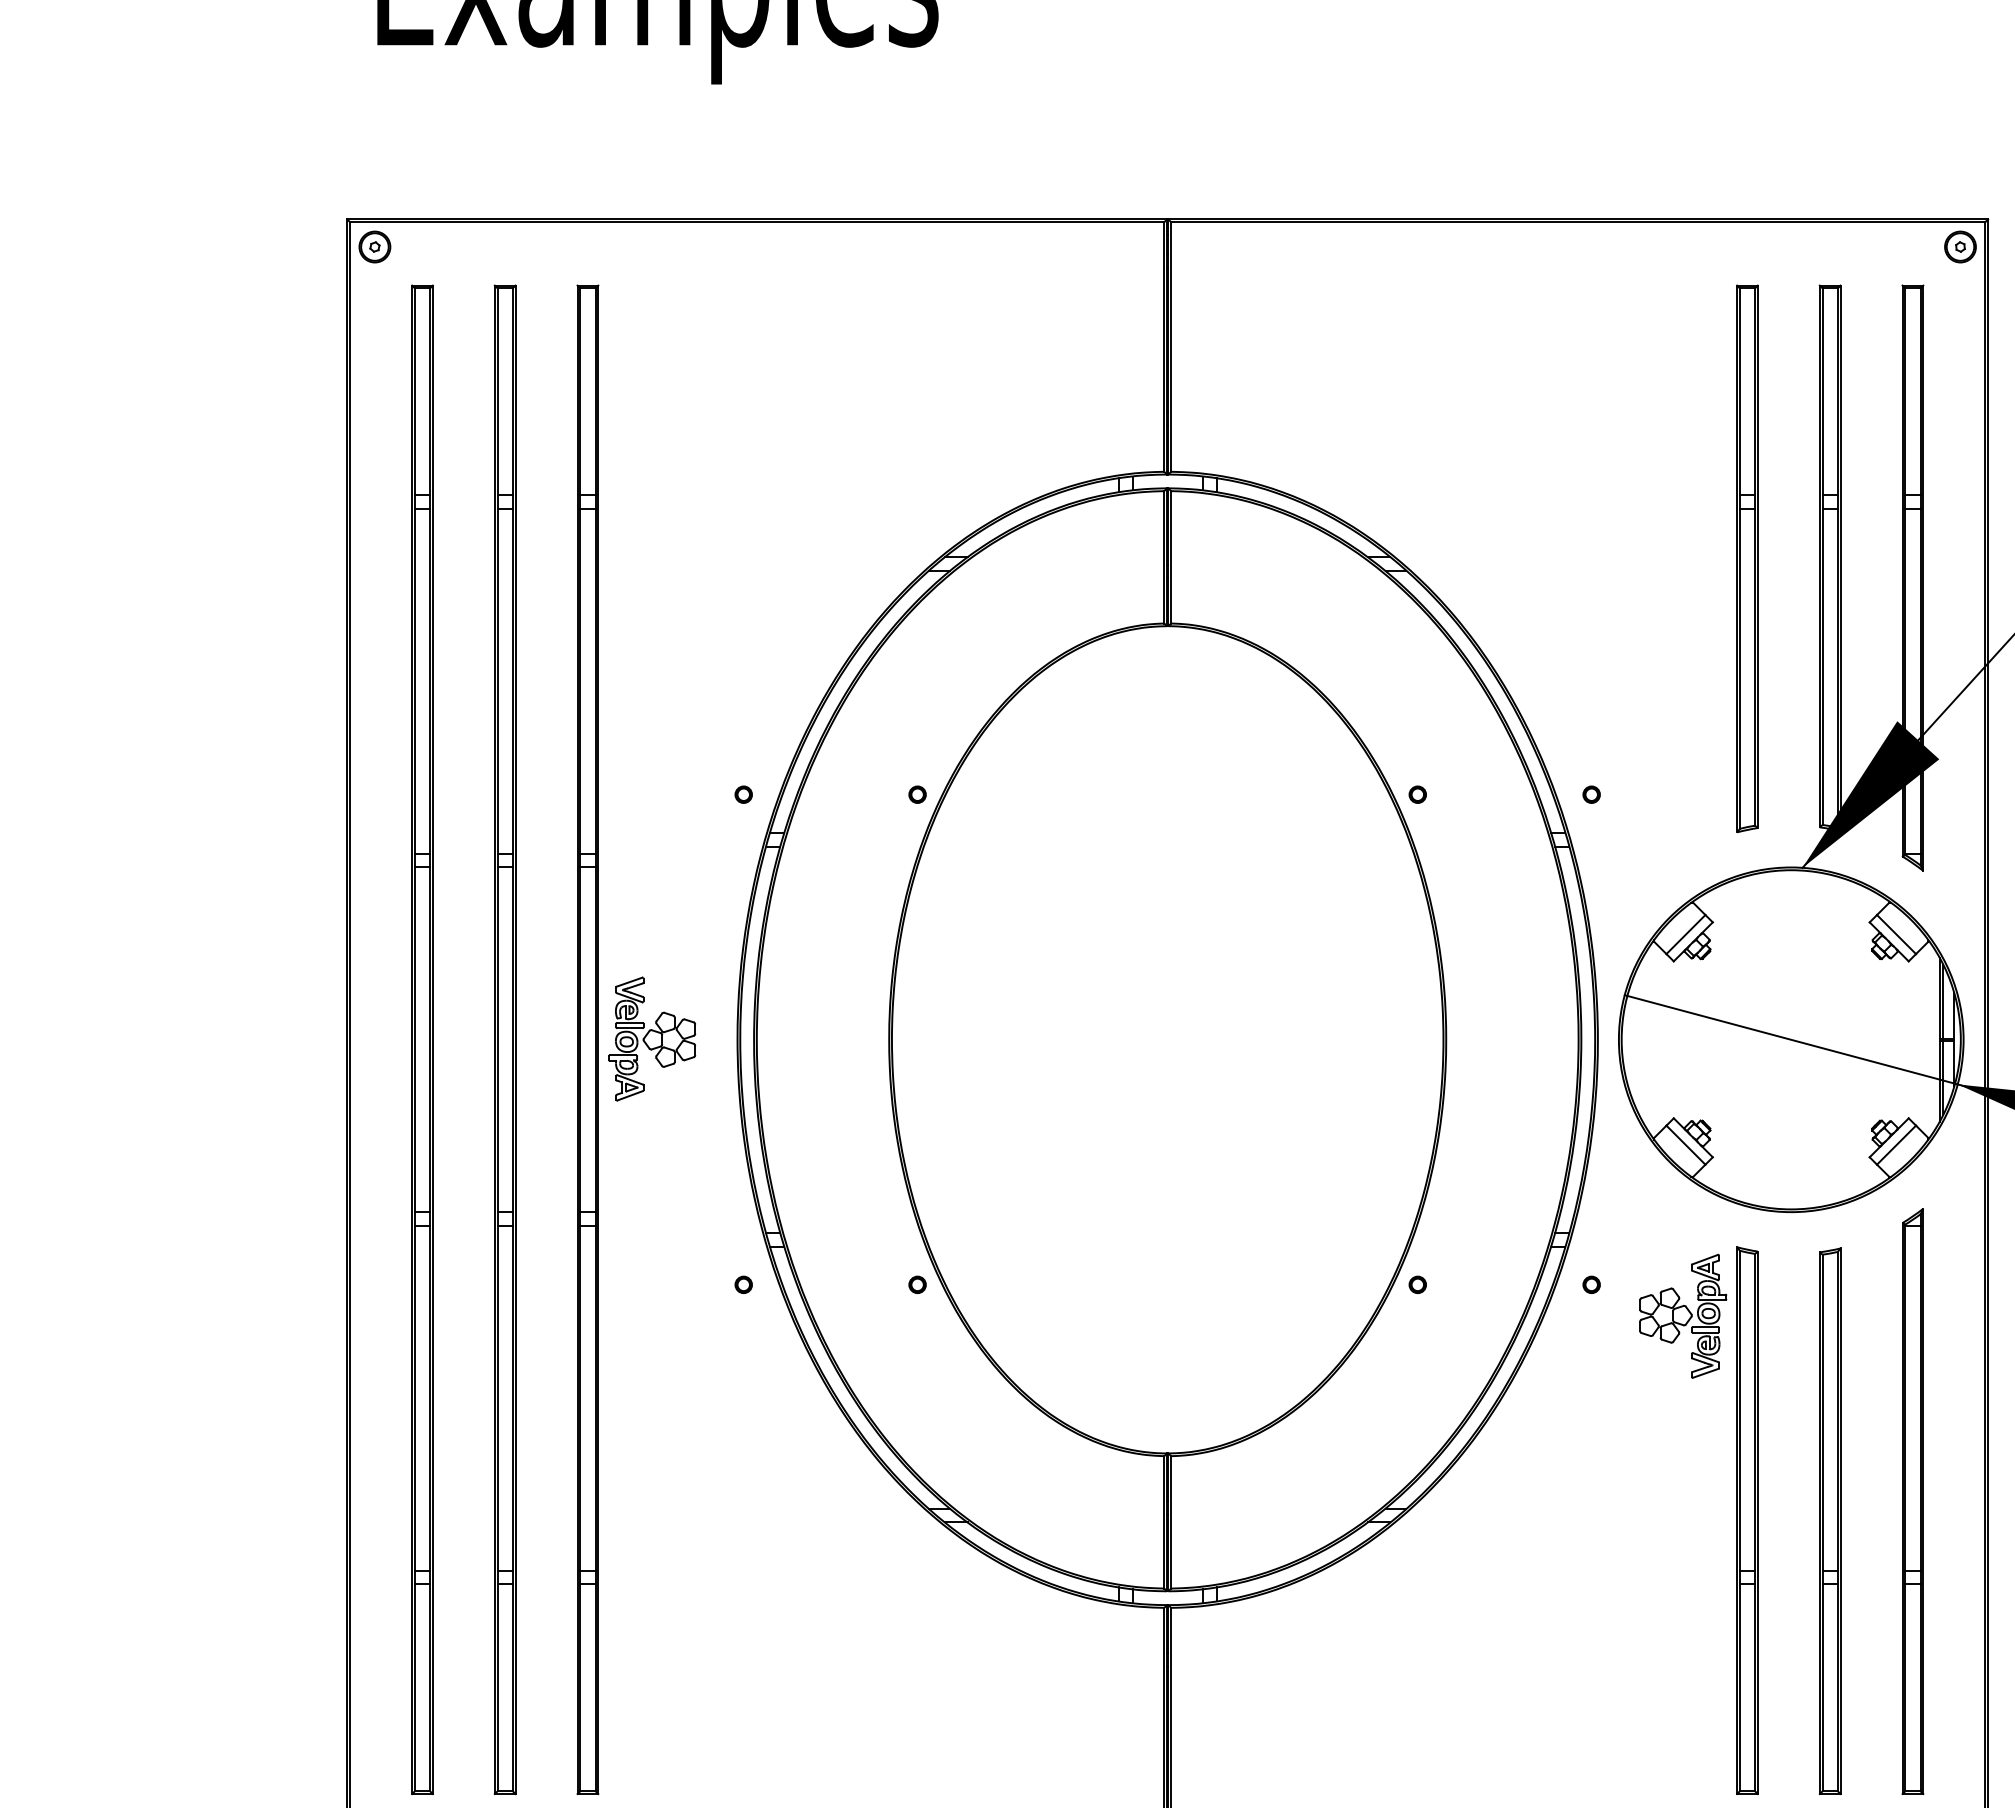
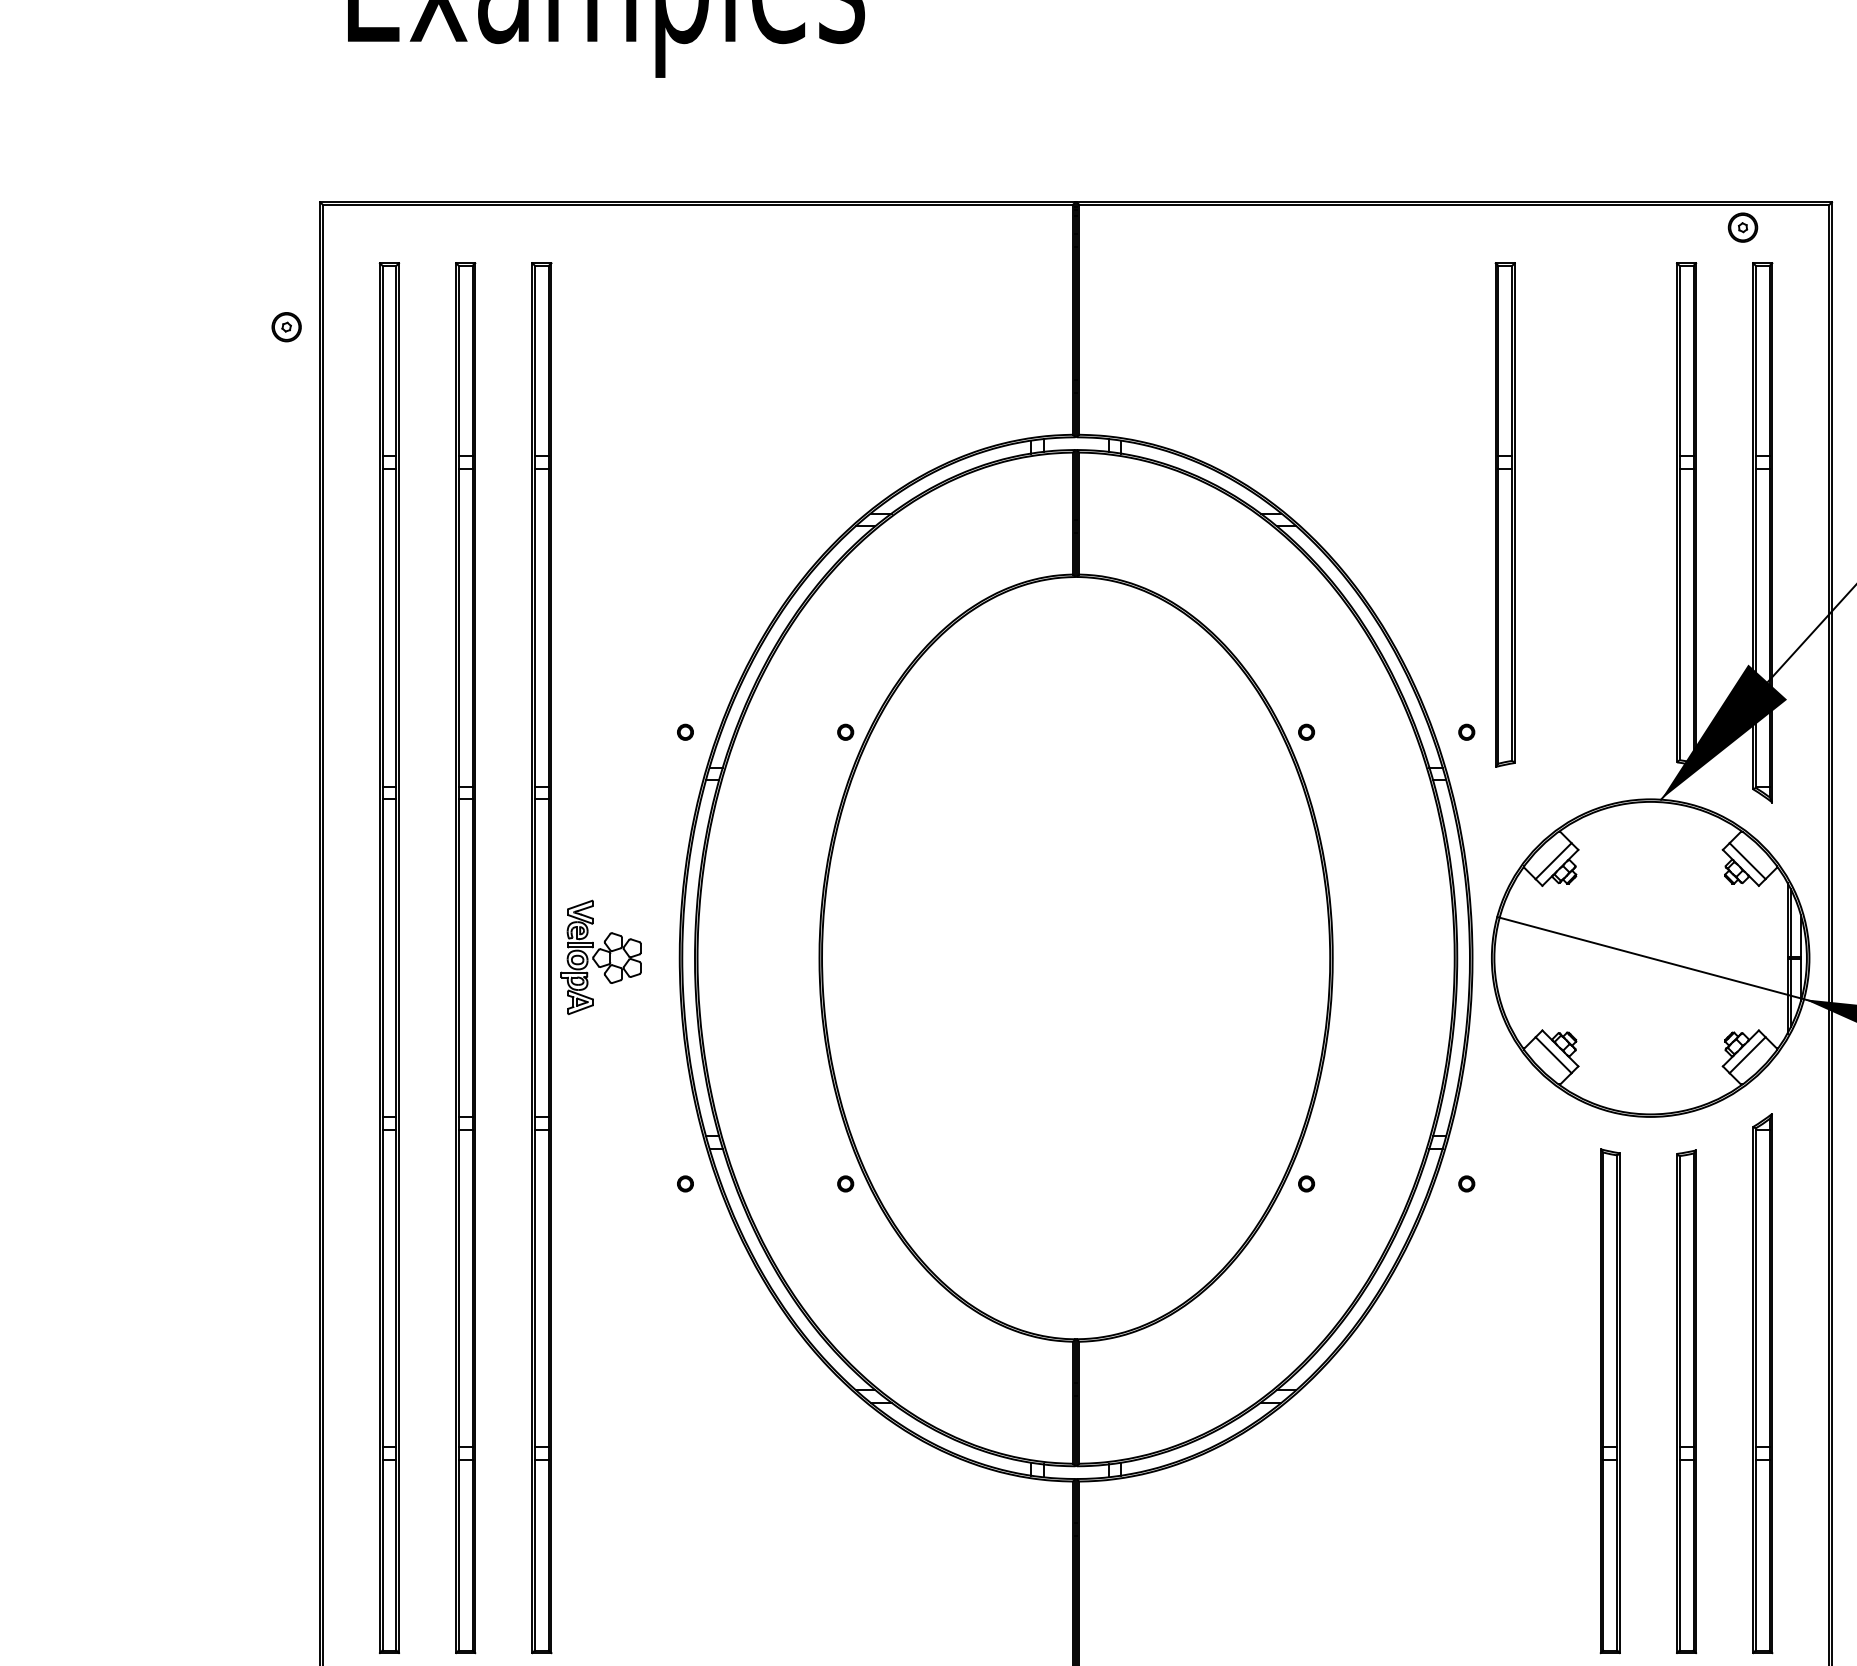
part: (374, 246) -> (286, 326), moved
part: (1960, 246) -> (1743, 227), moved
part: (1747, 558) -> (1505, 514), moved
part: (1683, 1315) -> (1551, 1212), removed

